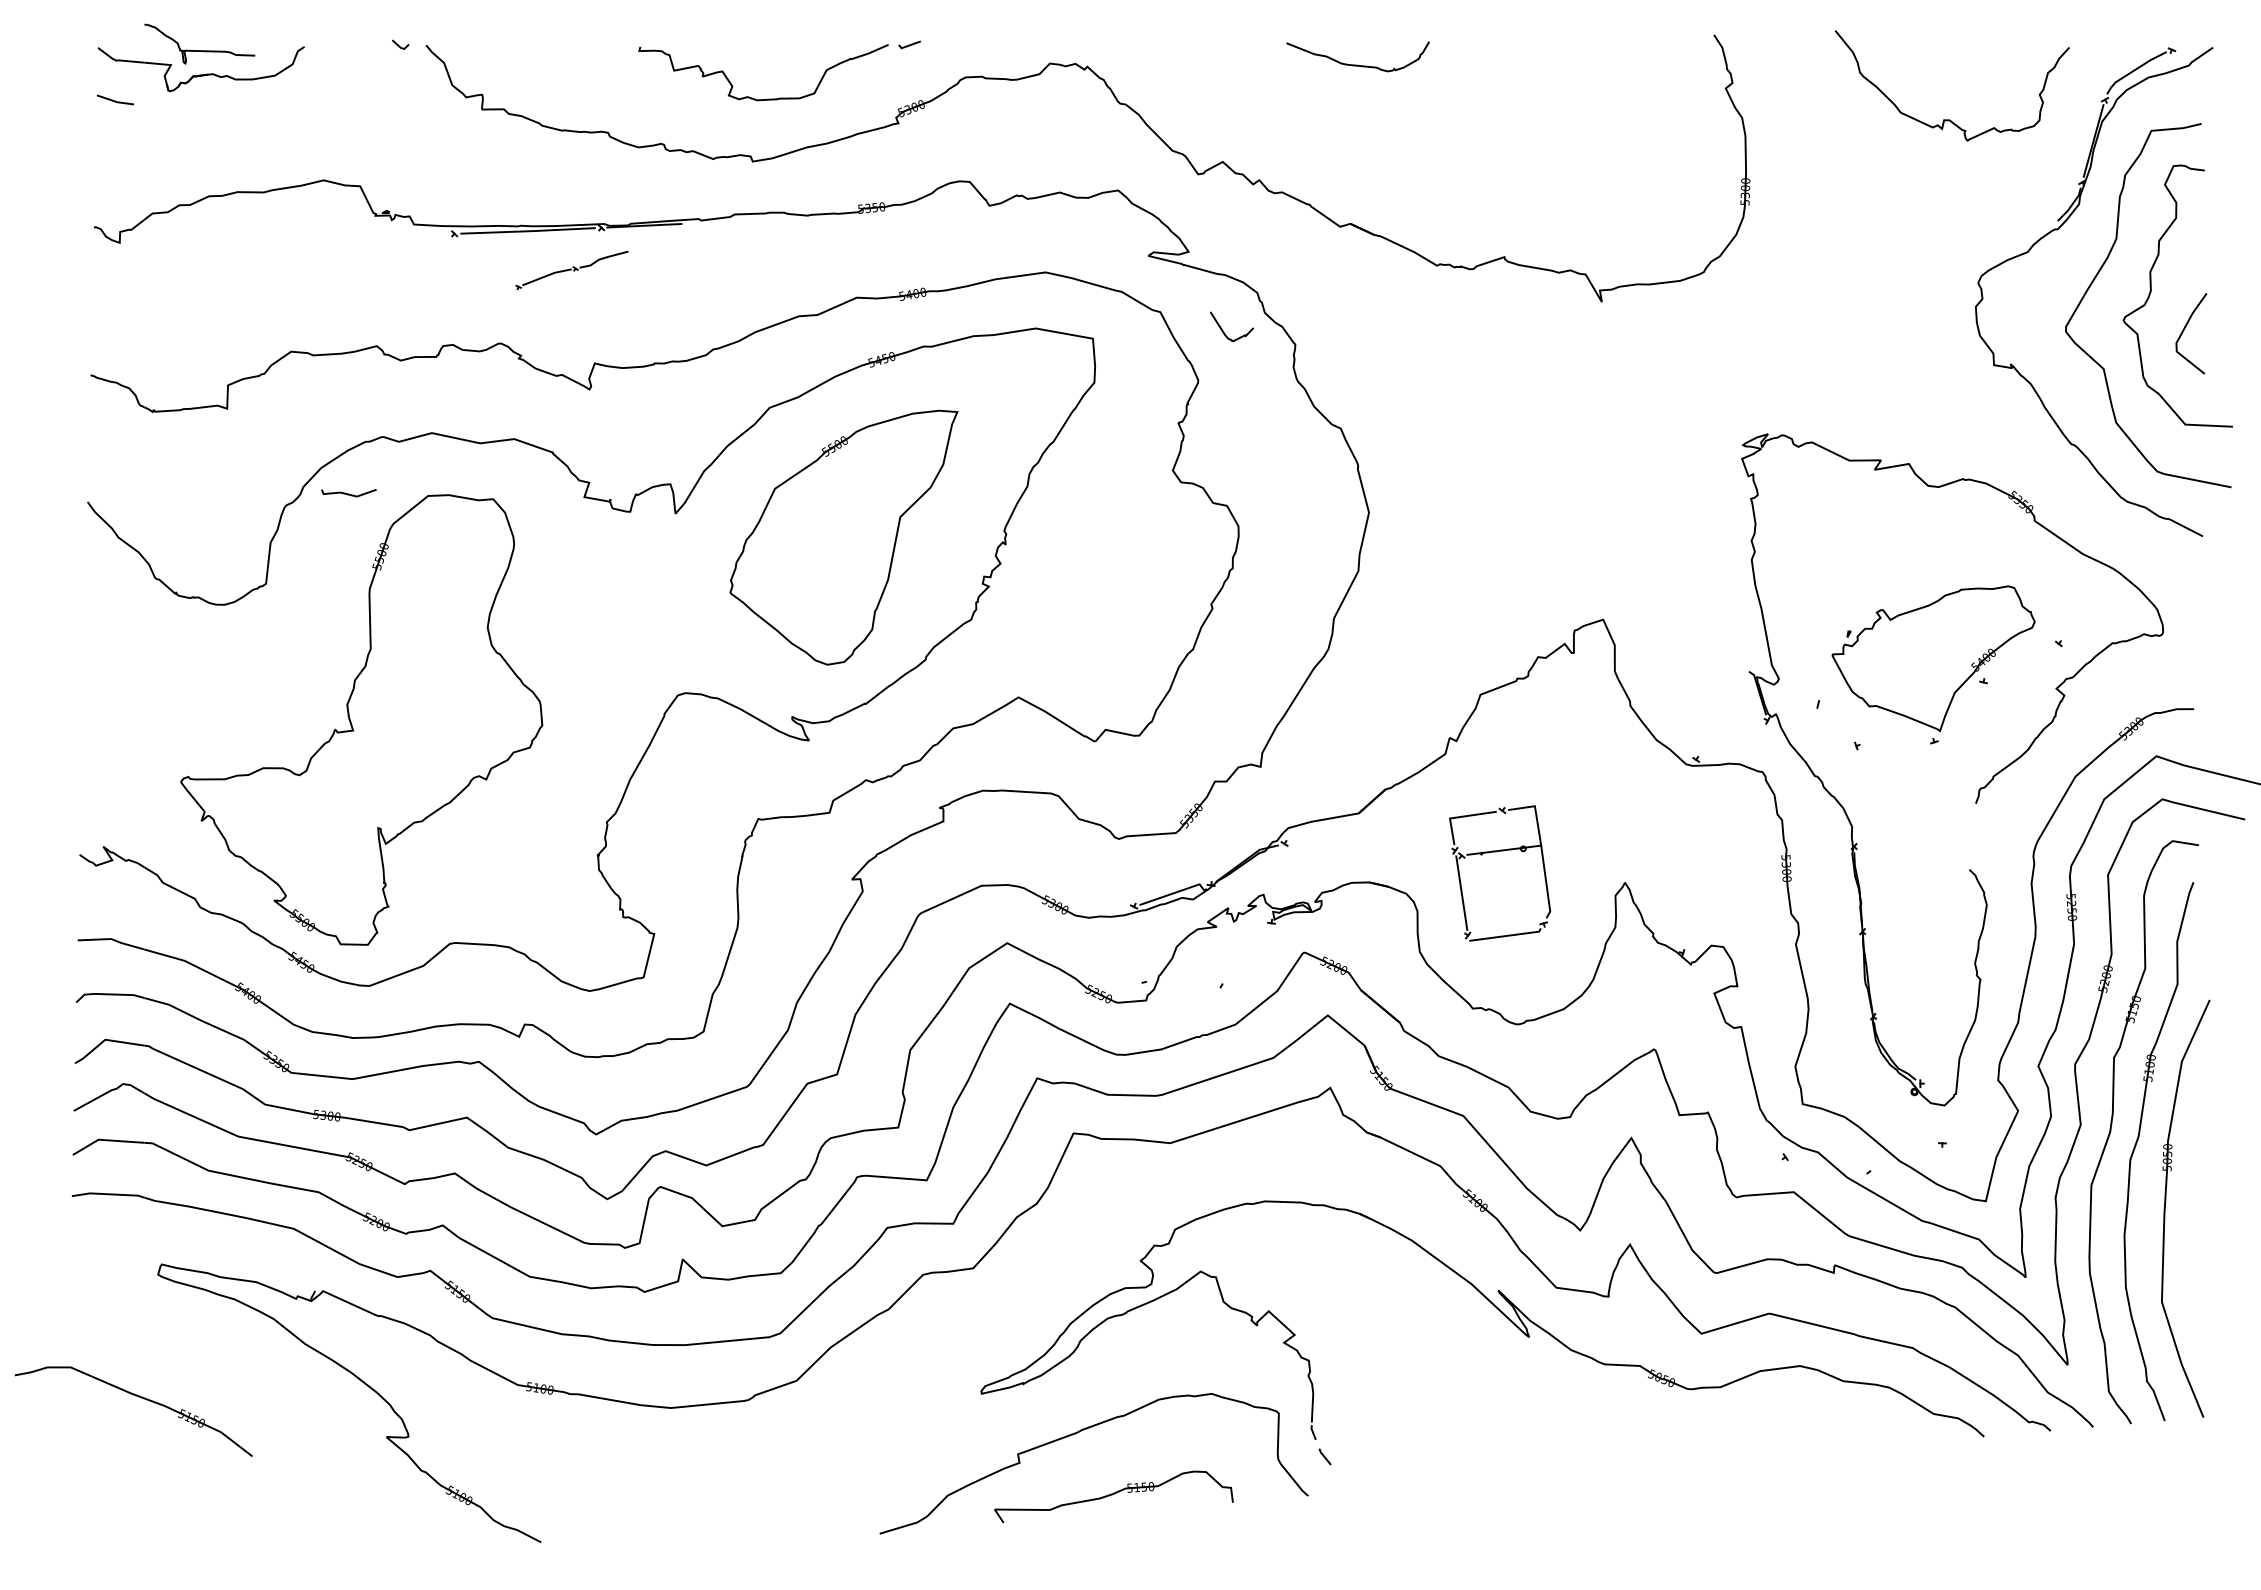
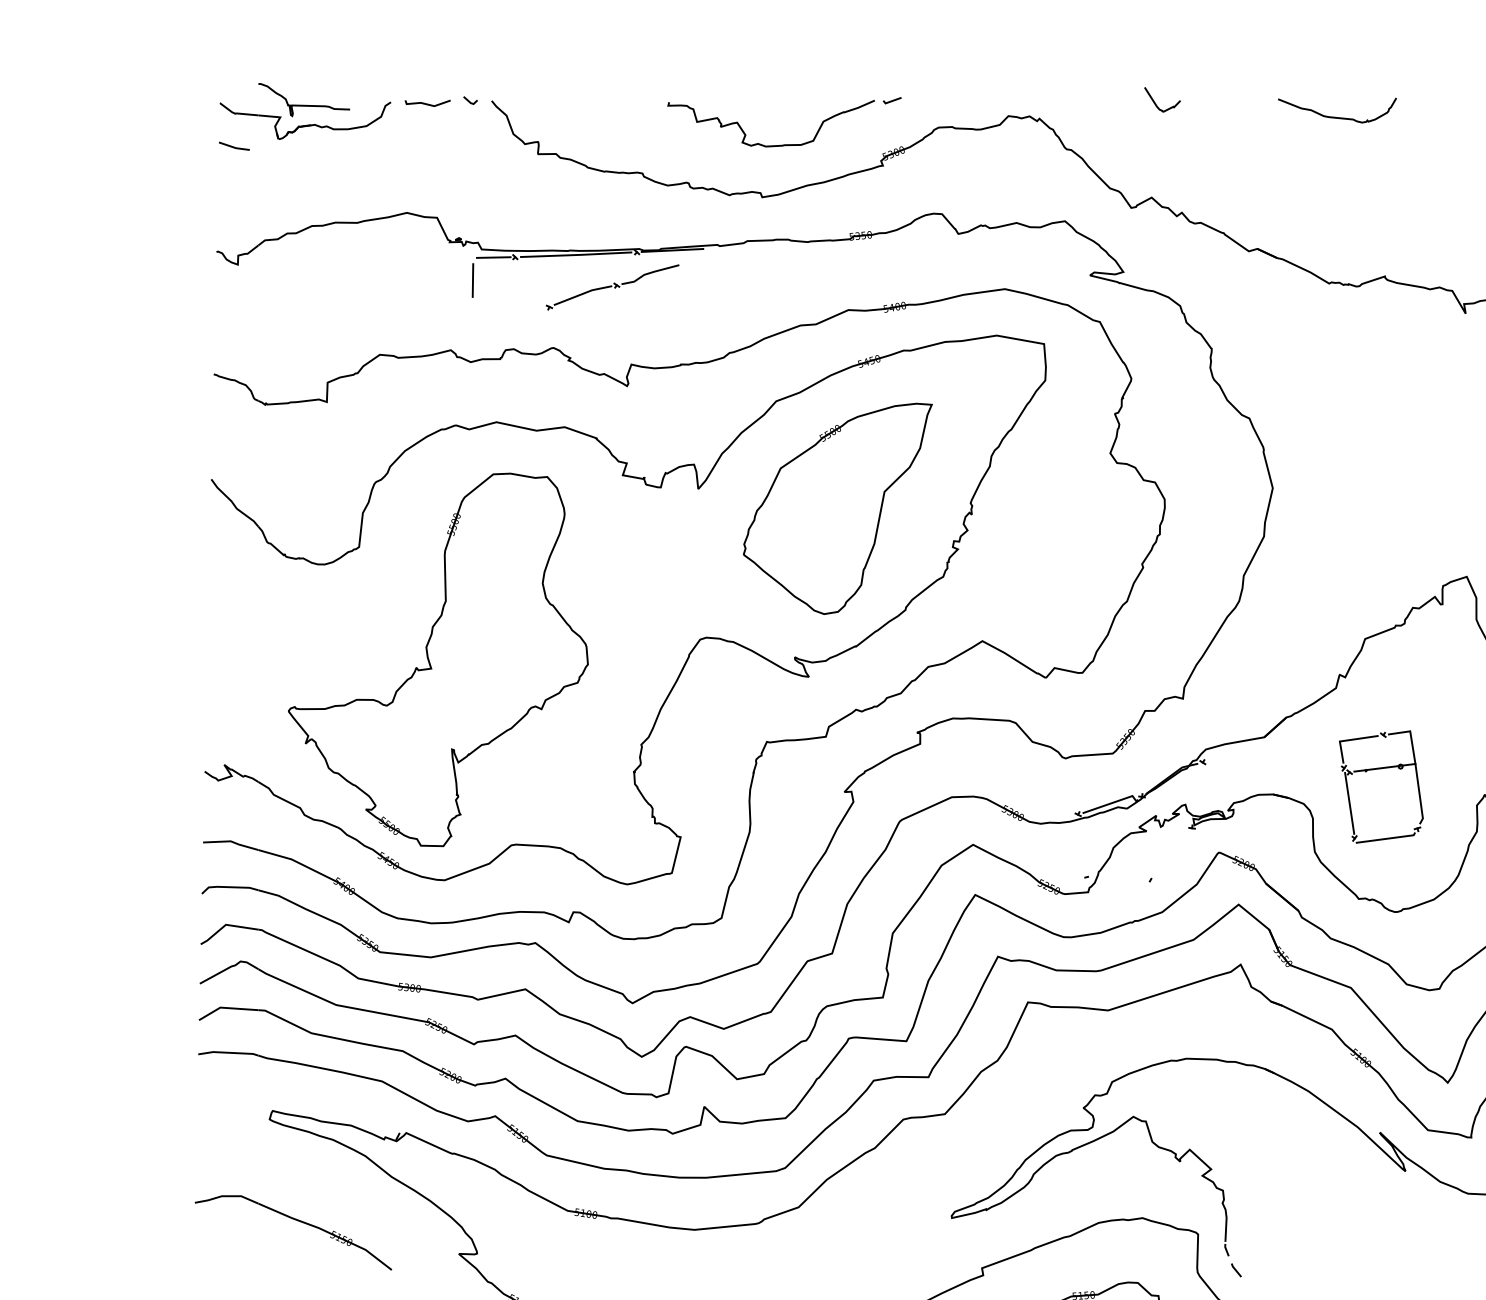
curve: (1357, 64) -> (1336, 116), moved
line: (428, 233) -> (493, 256), added
line: (403, 261) -> (472, 280), added
part: (571, 270) -> (612, 287), size x1.43
curve: (1223, 330) -> (1155, 102), moved
line: (348, 493) -> (427, 103), moved
part: (138, 1397) -> (297, 1221), moved

